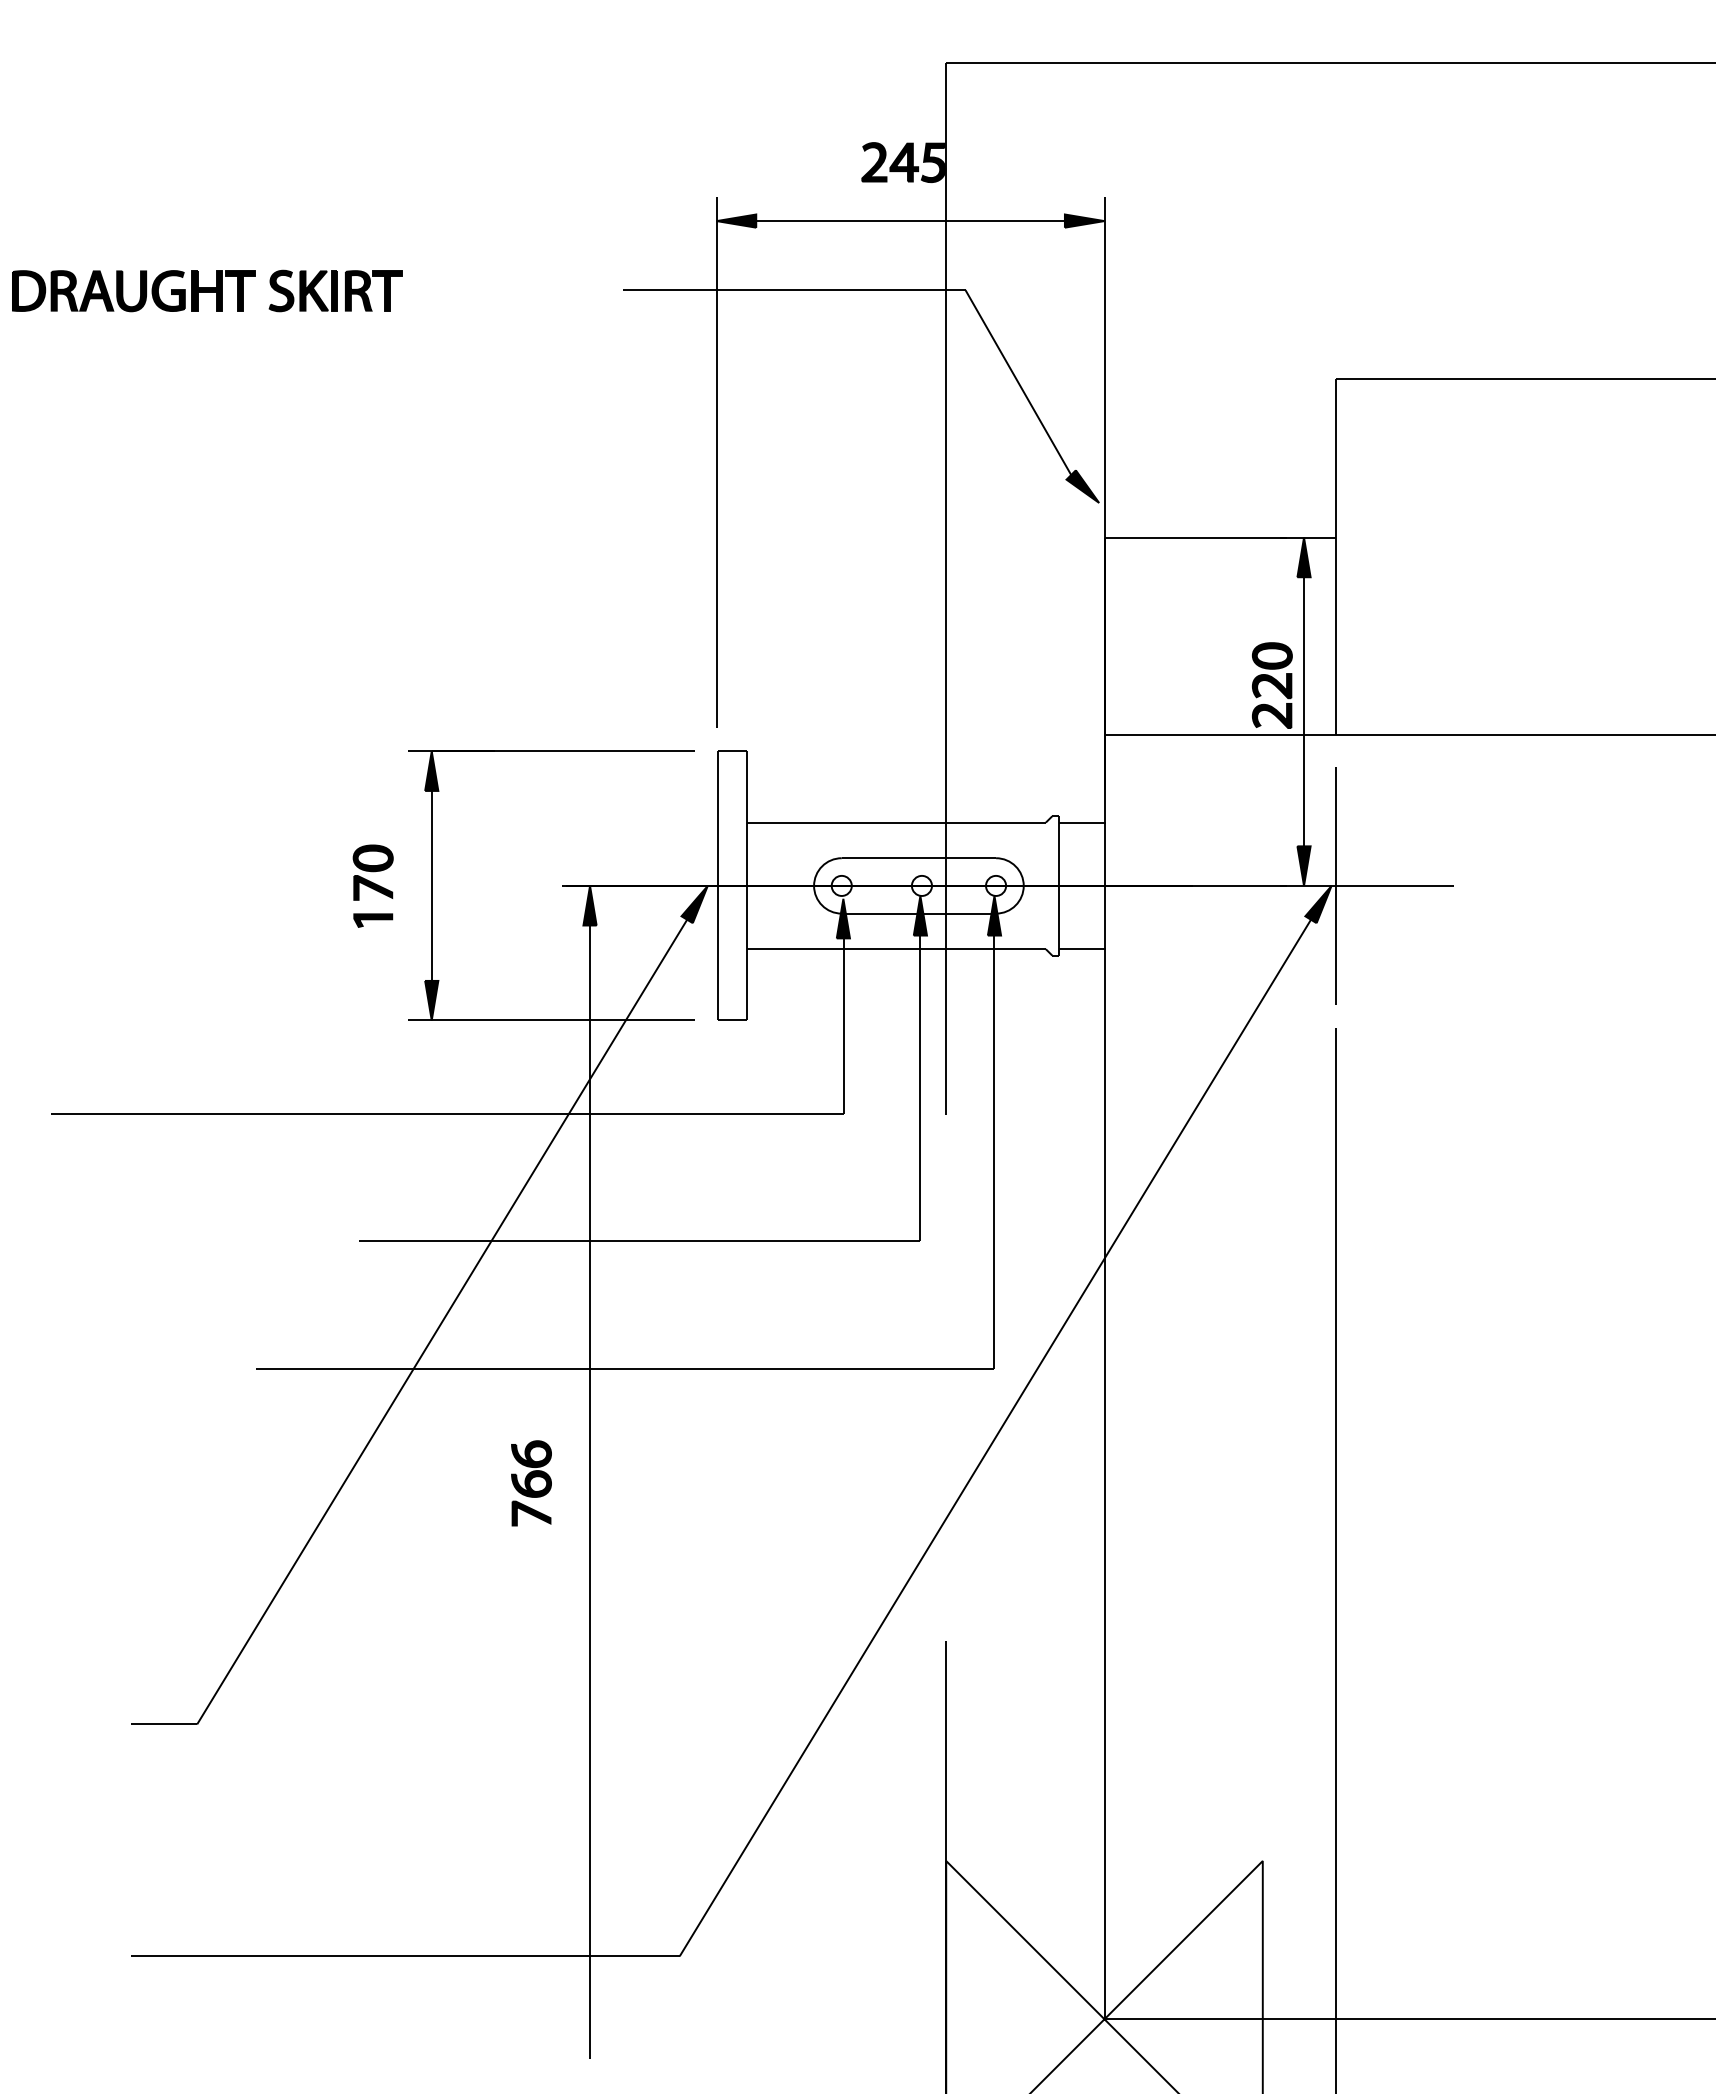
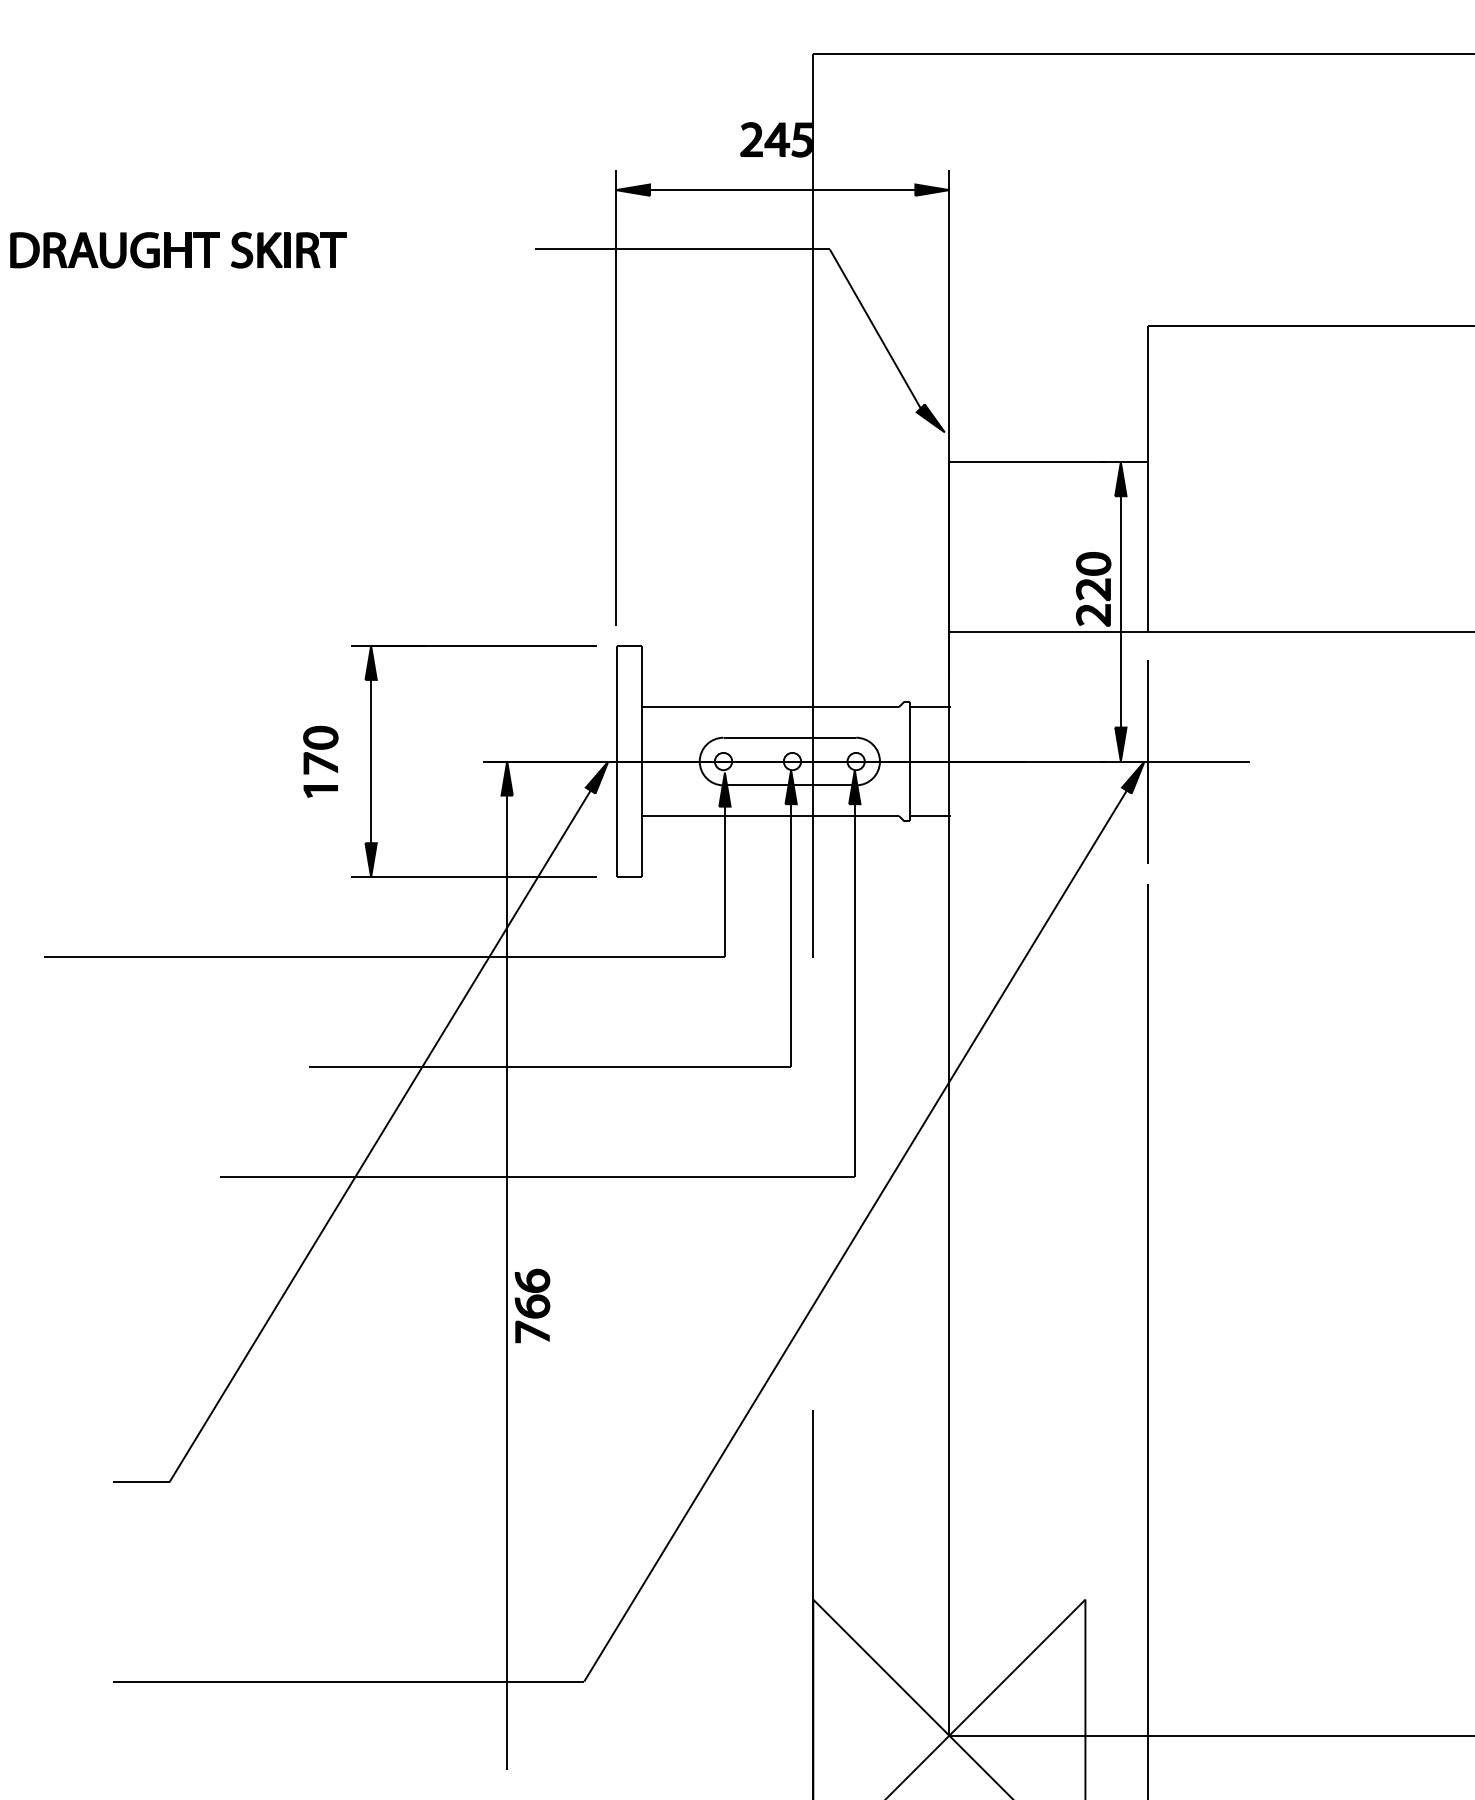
part: (531, 1483) -> (532, 1306), moved

